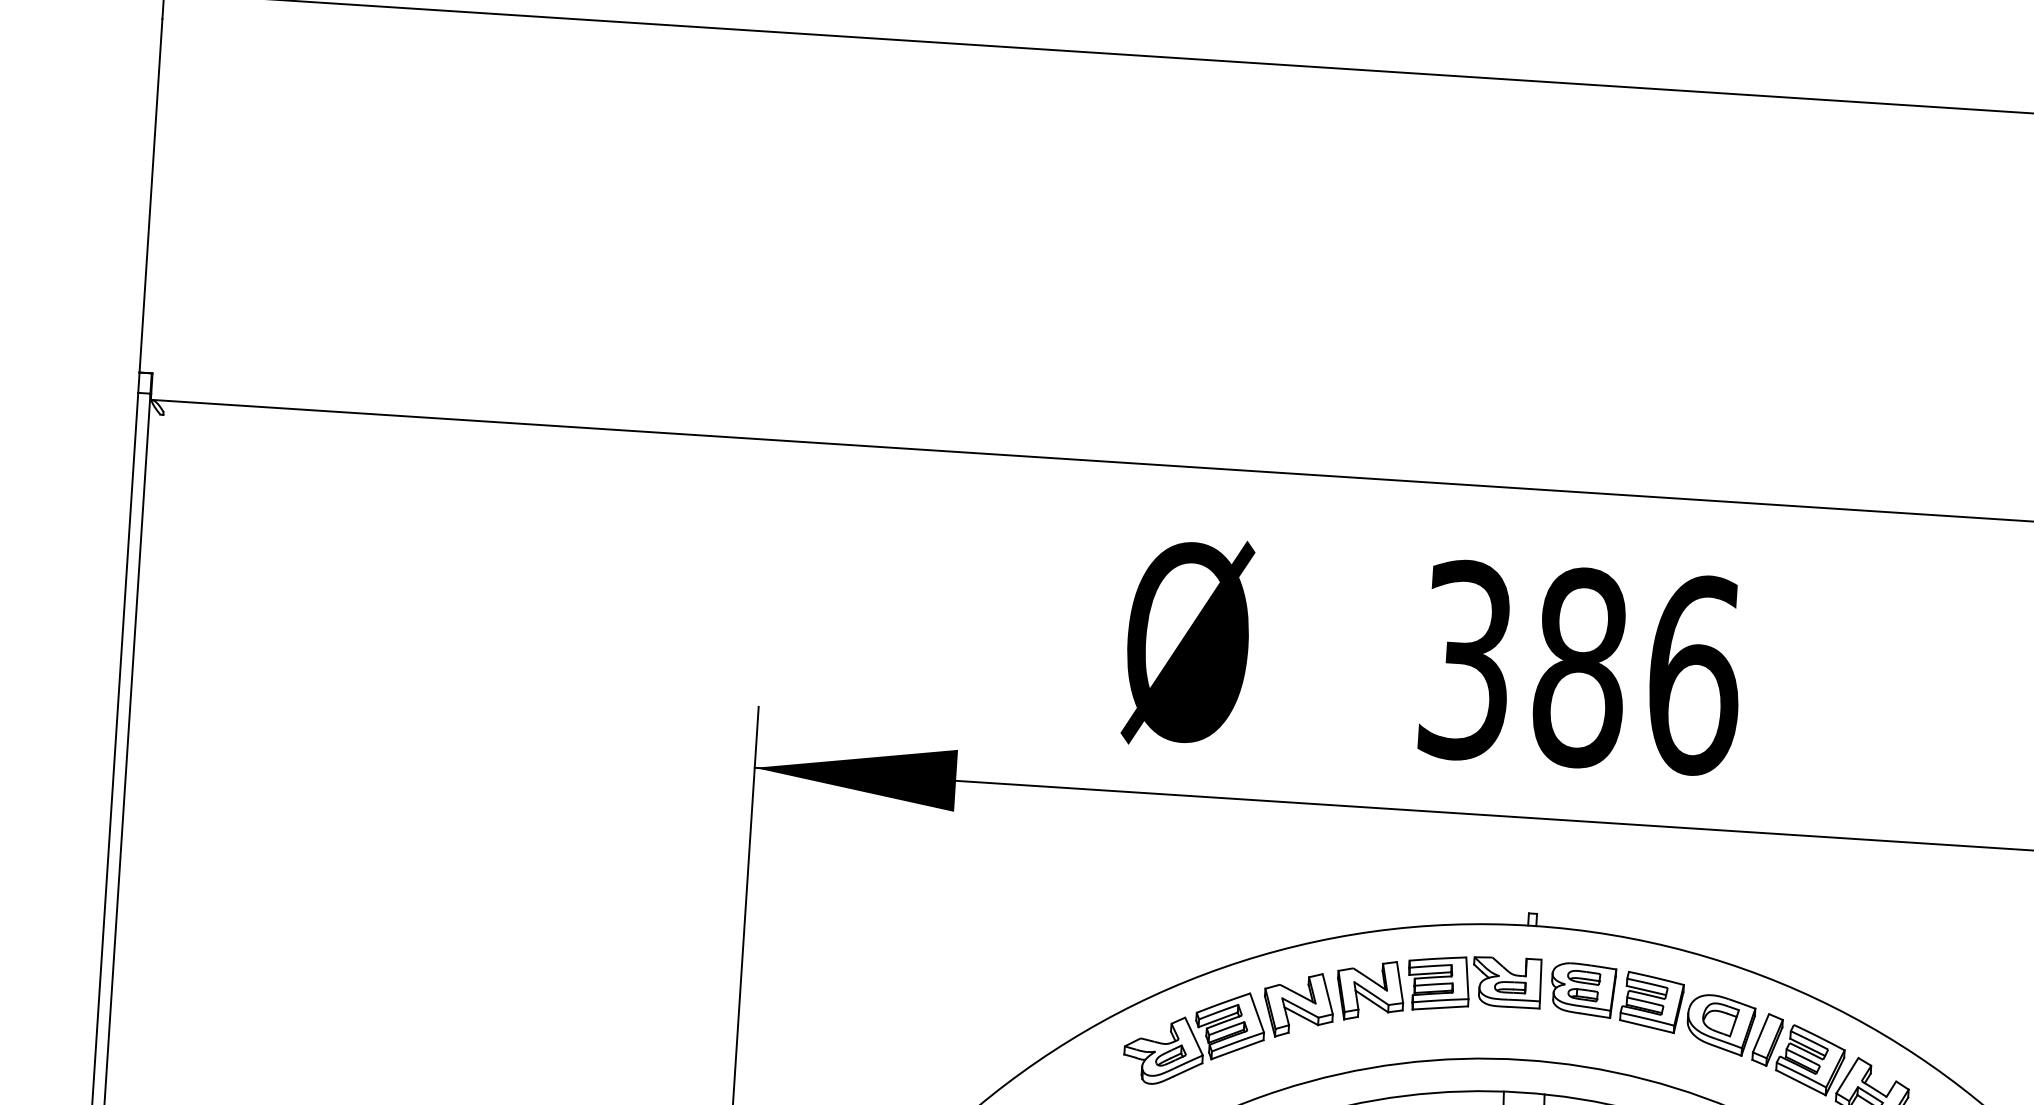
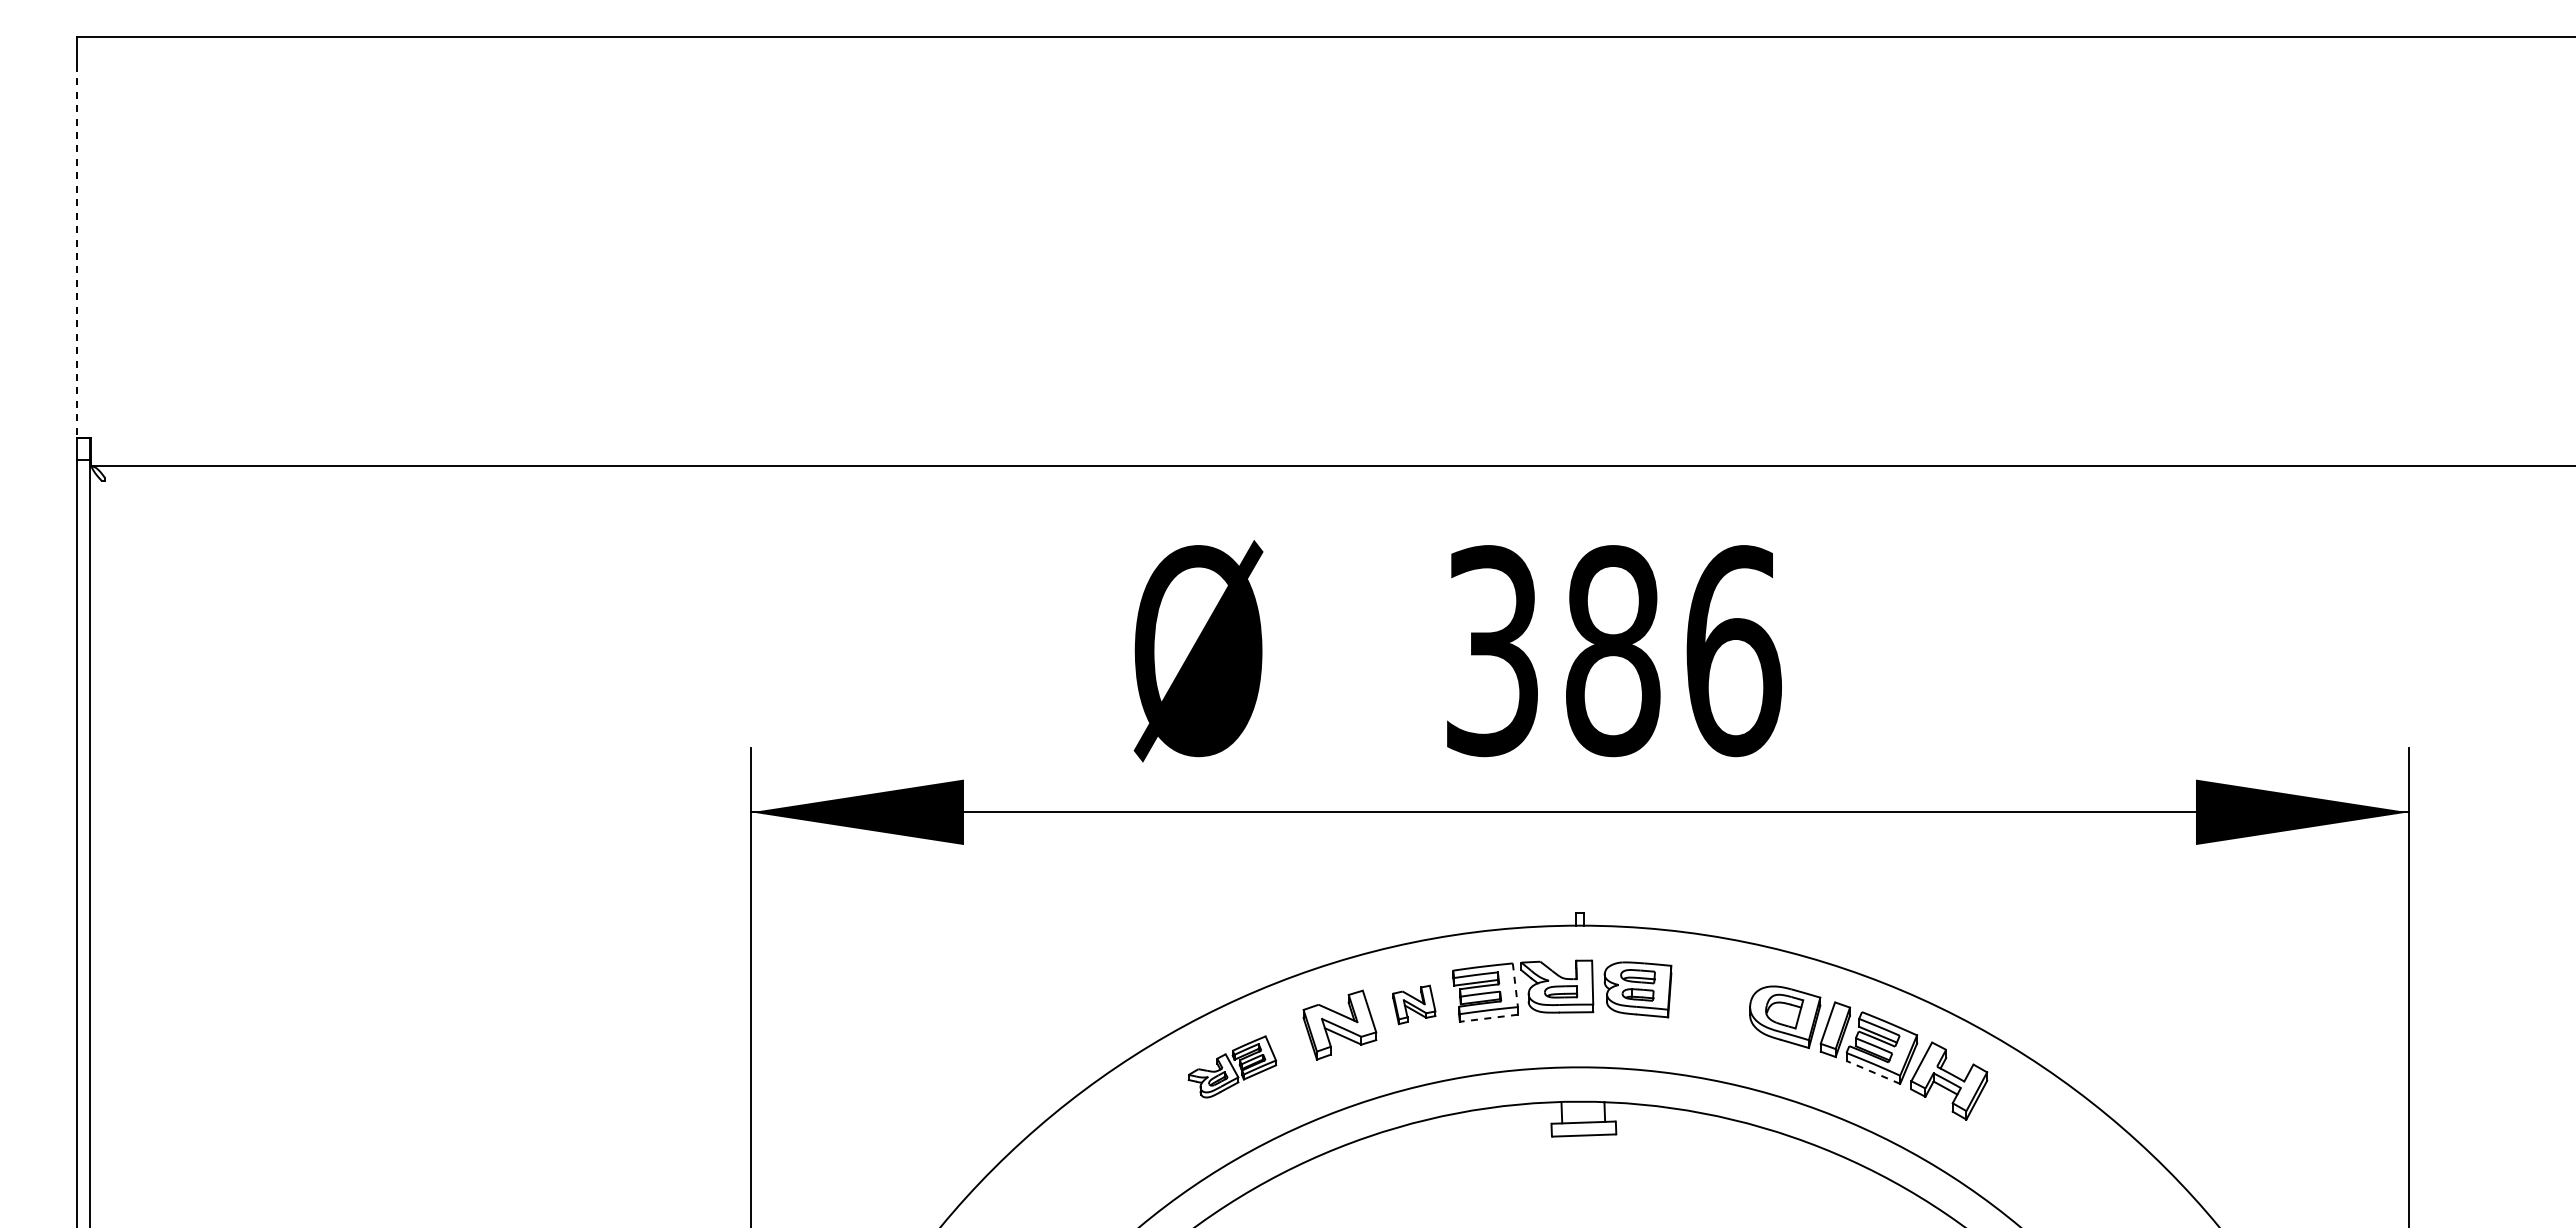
line: (151, 195) -> (77, 251), solid -> dashed
line: (1467, 978) -> (1515, 985), solid -> dashed
part: (1370, 990) -> (1414, 1004), size x0.6
part: (1651, 1001) -> (1710, 997), removed
line: (1439, 1008) -> (1488, 1018), solid -> dashed
part: (1194, 1037) -> (1232, 1066), size x0.6
line: (1800, 1082) -> (1872, 1072), solid -> dashed

